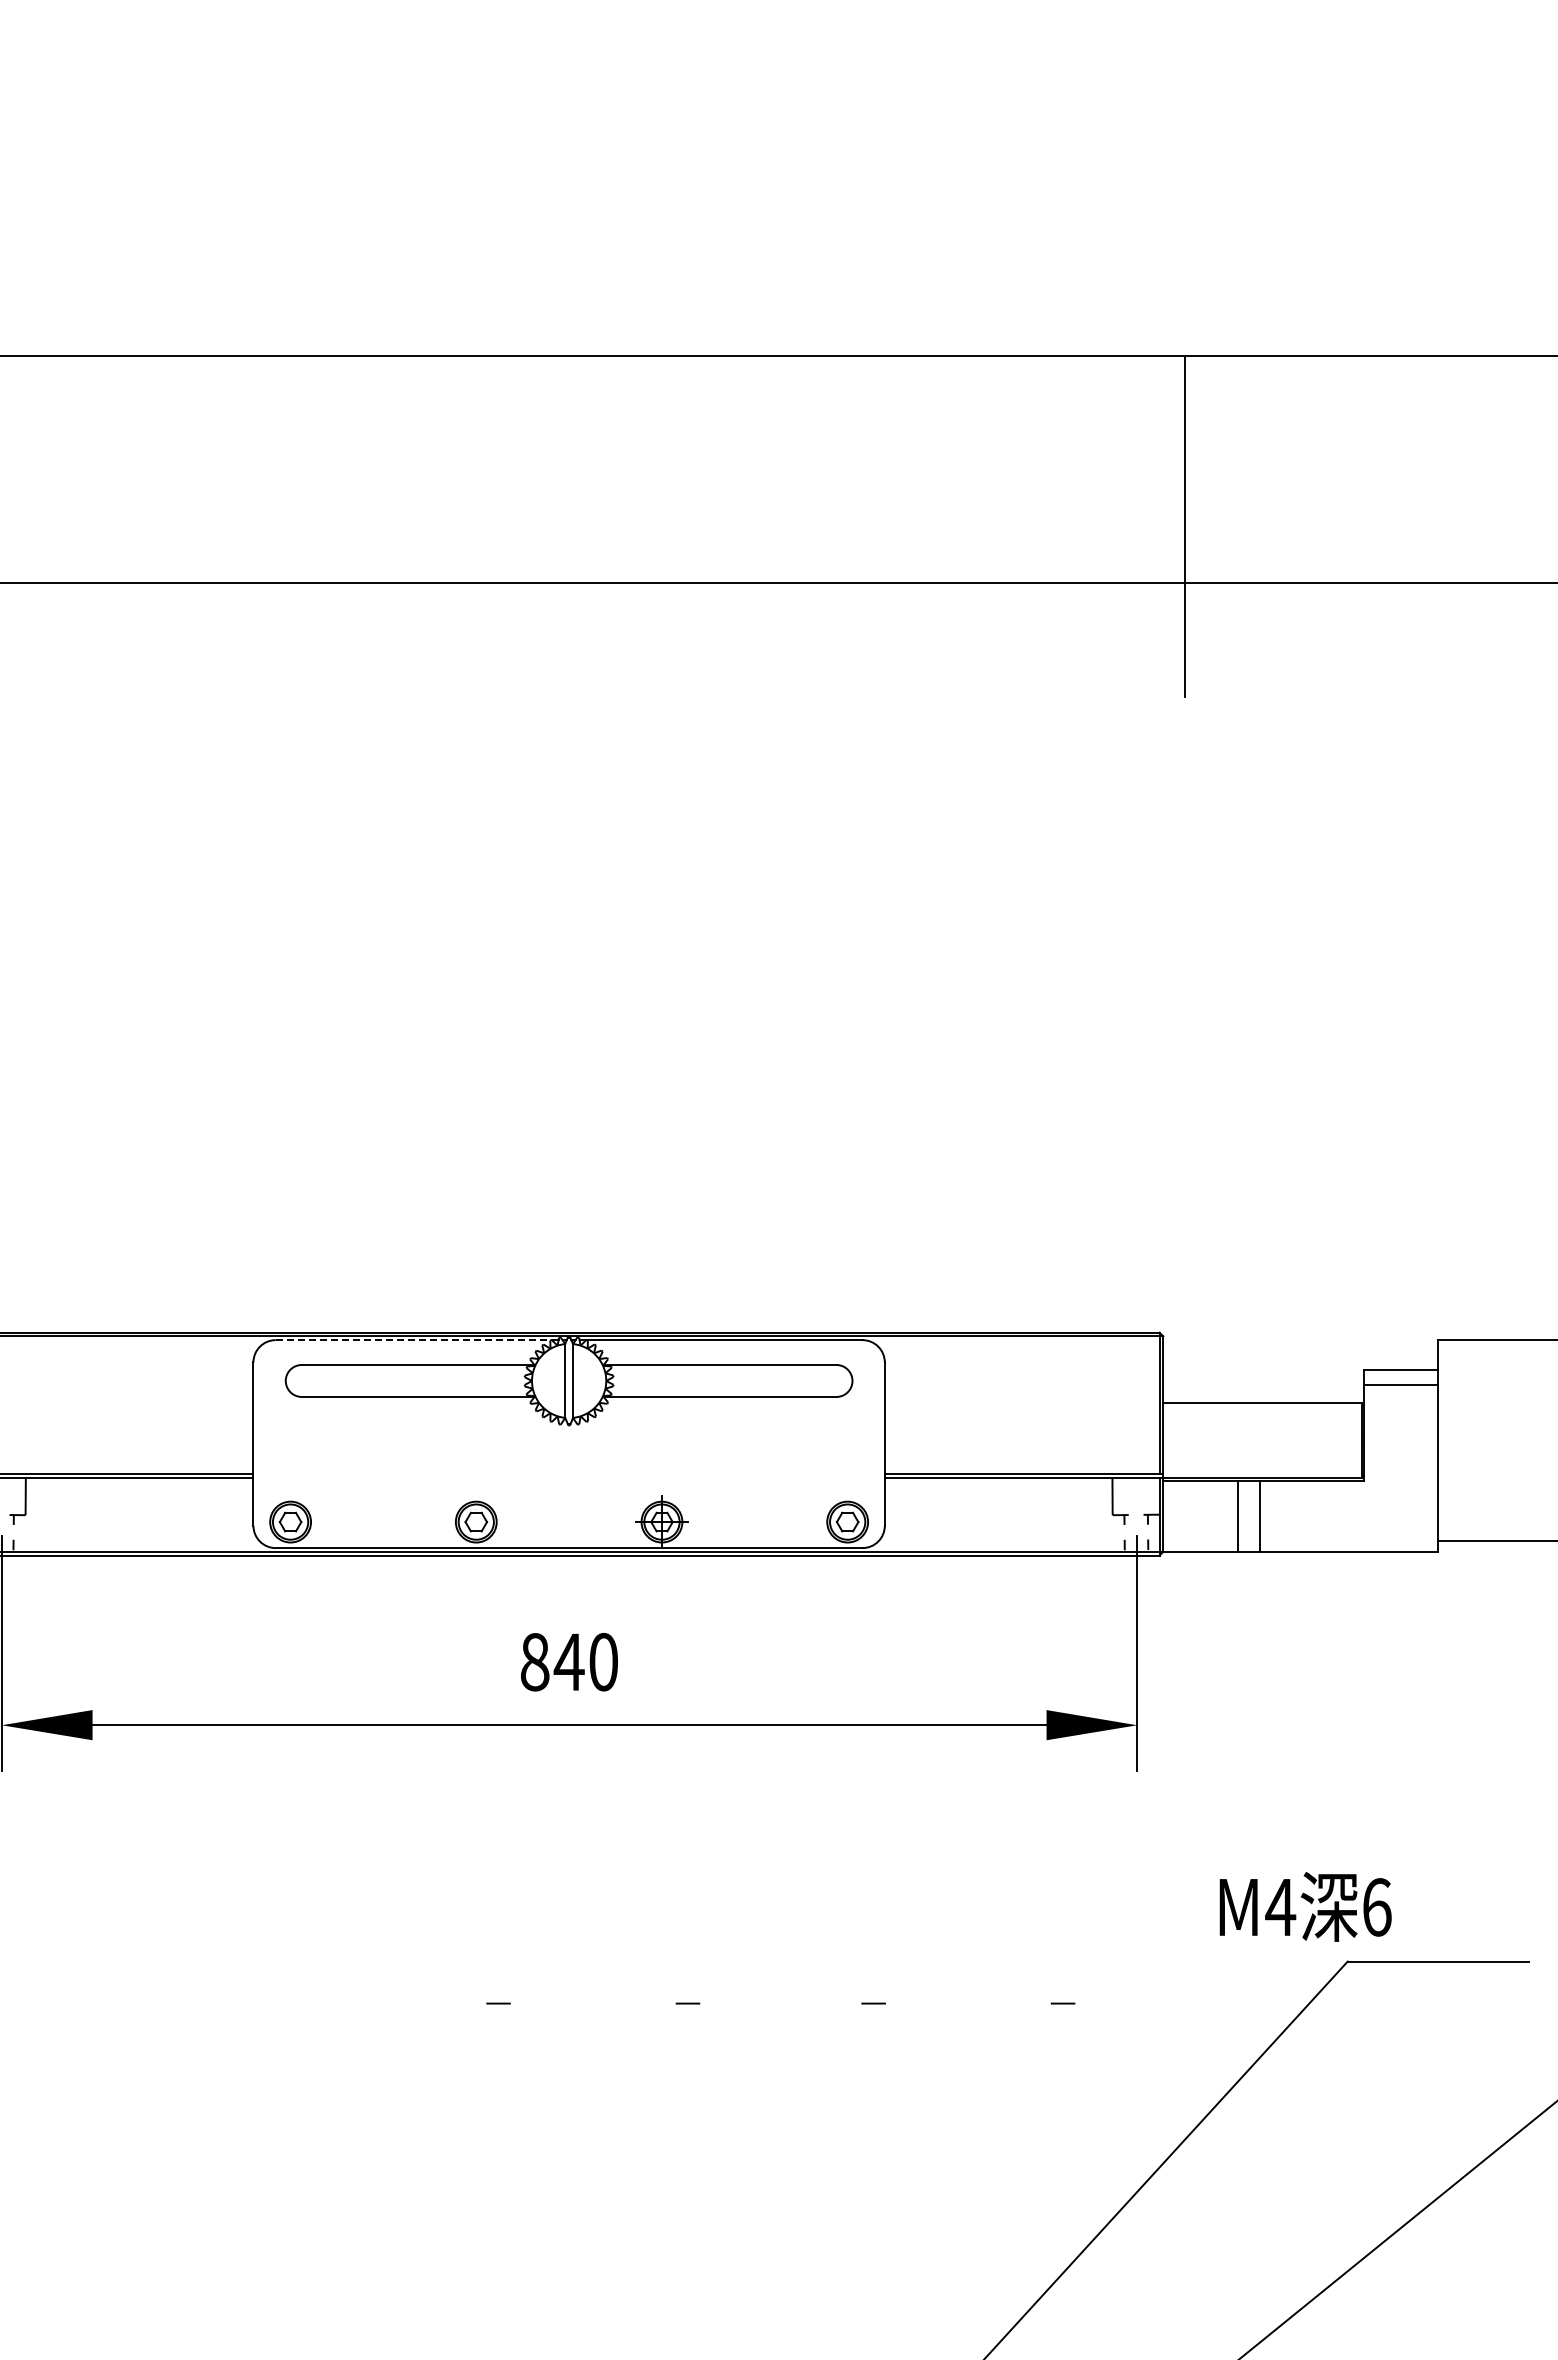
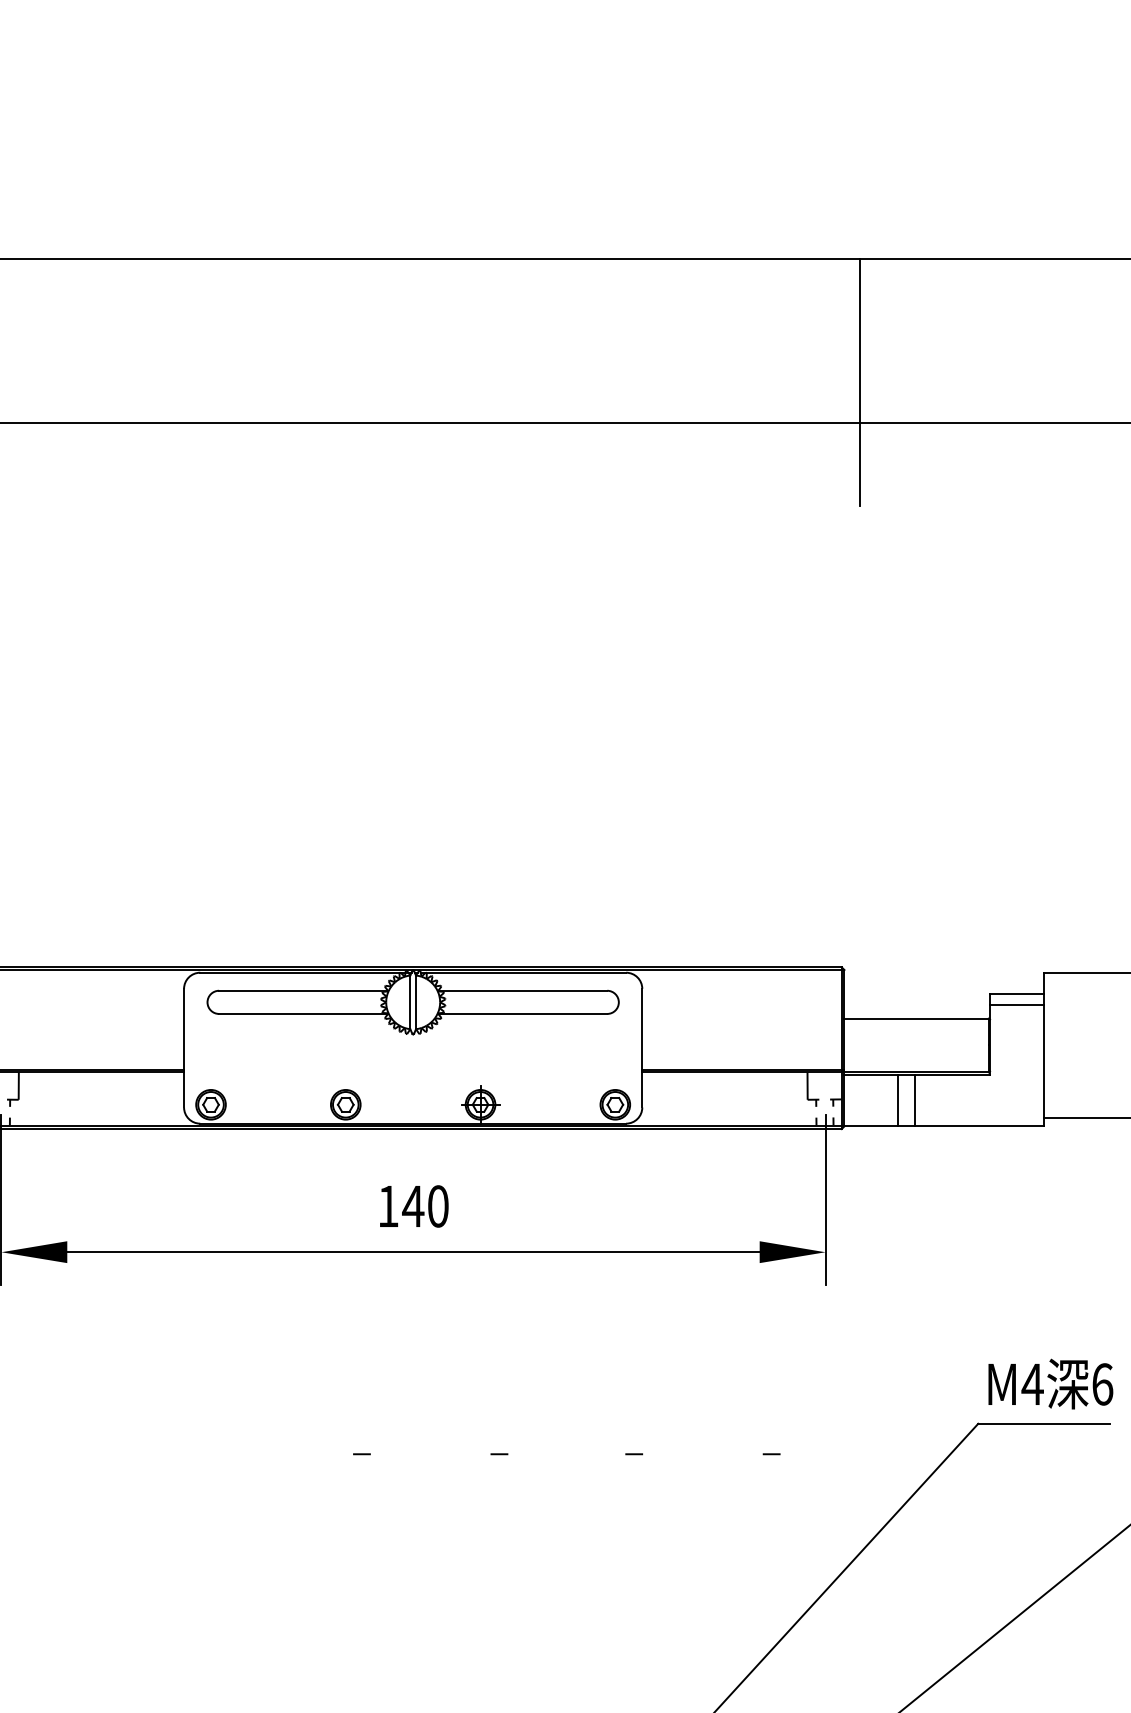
line: (413, 1340) -> (300, 972), dashed -> solid
text: (535, 1662) -> (388, 1206), 840 -> 140
text: (1305, 1906) -> (1050, 1383), moved

